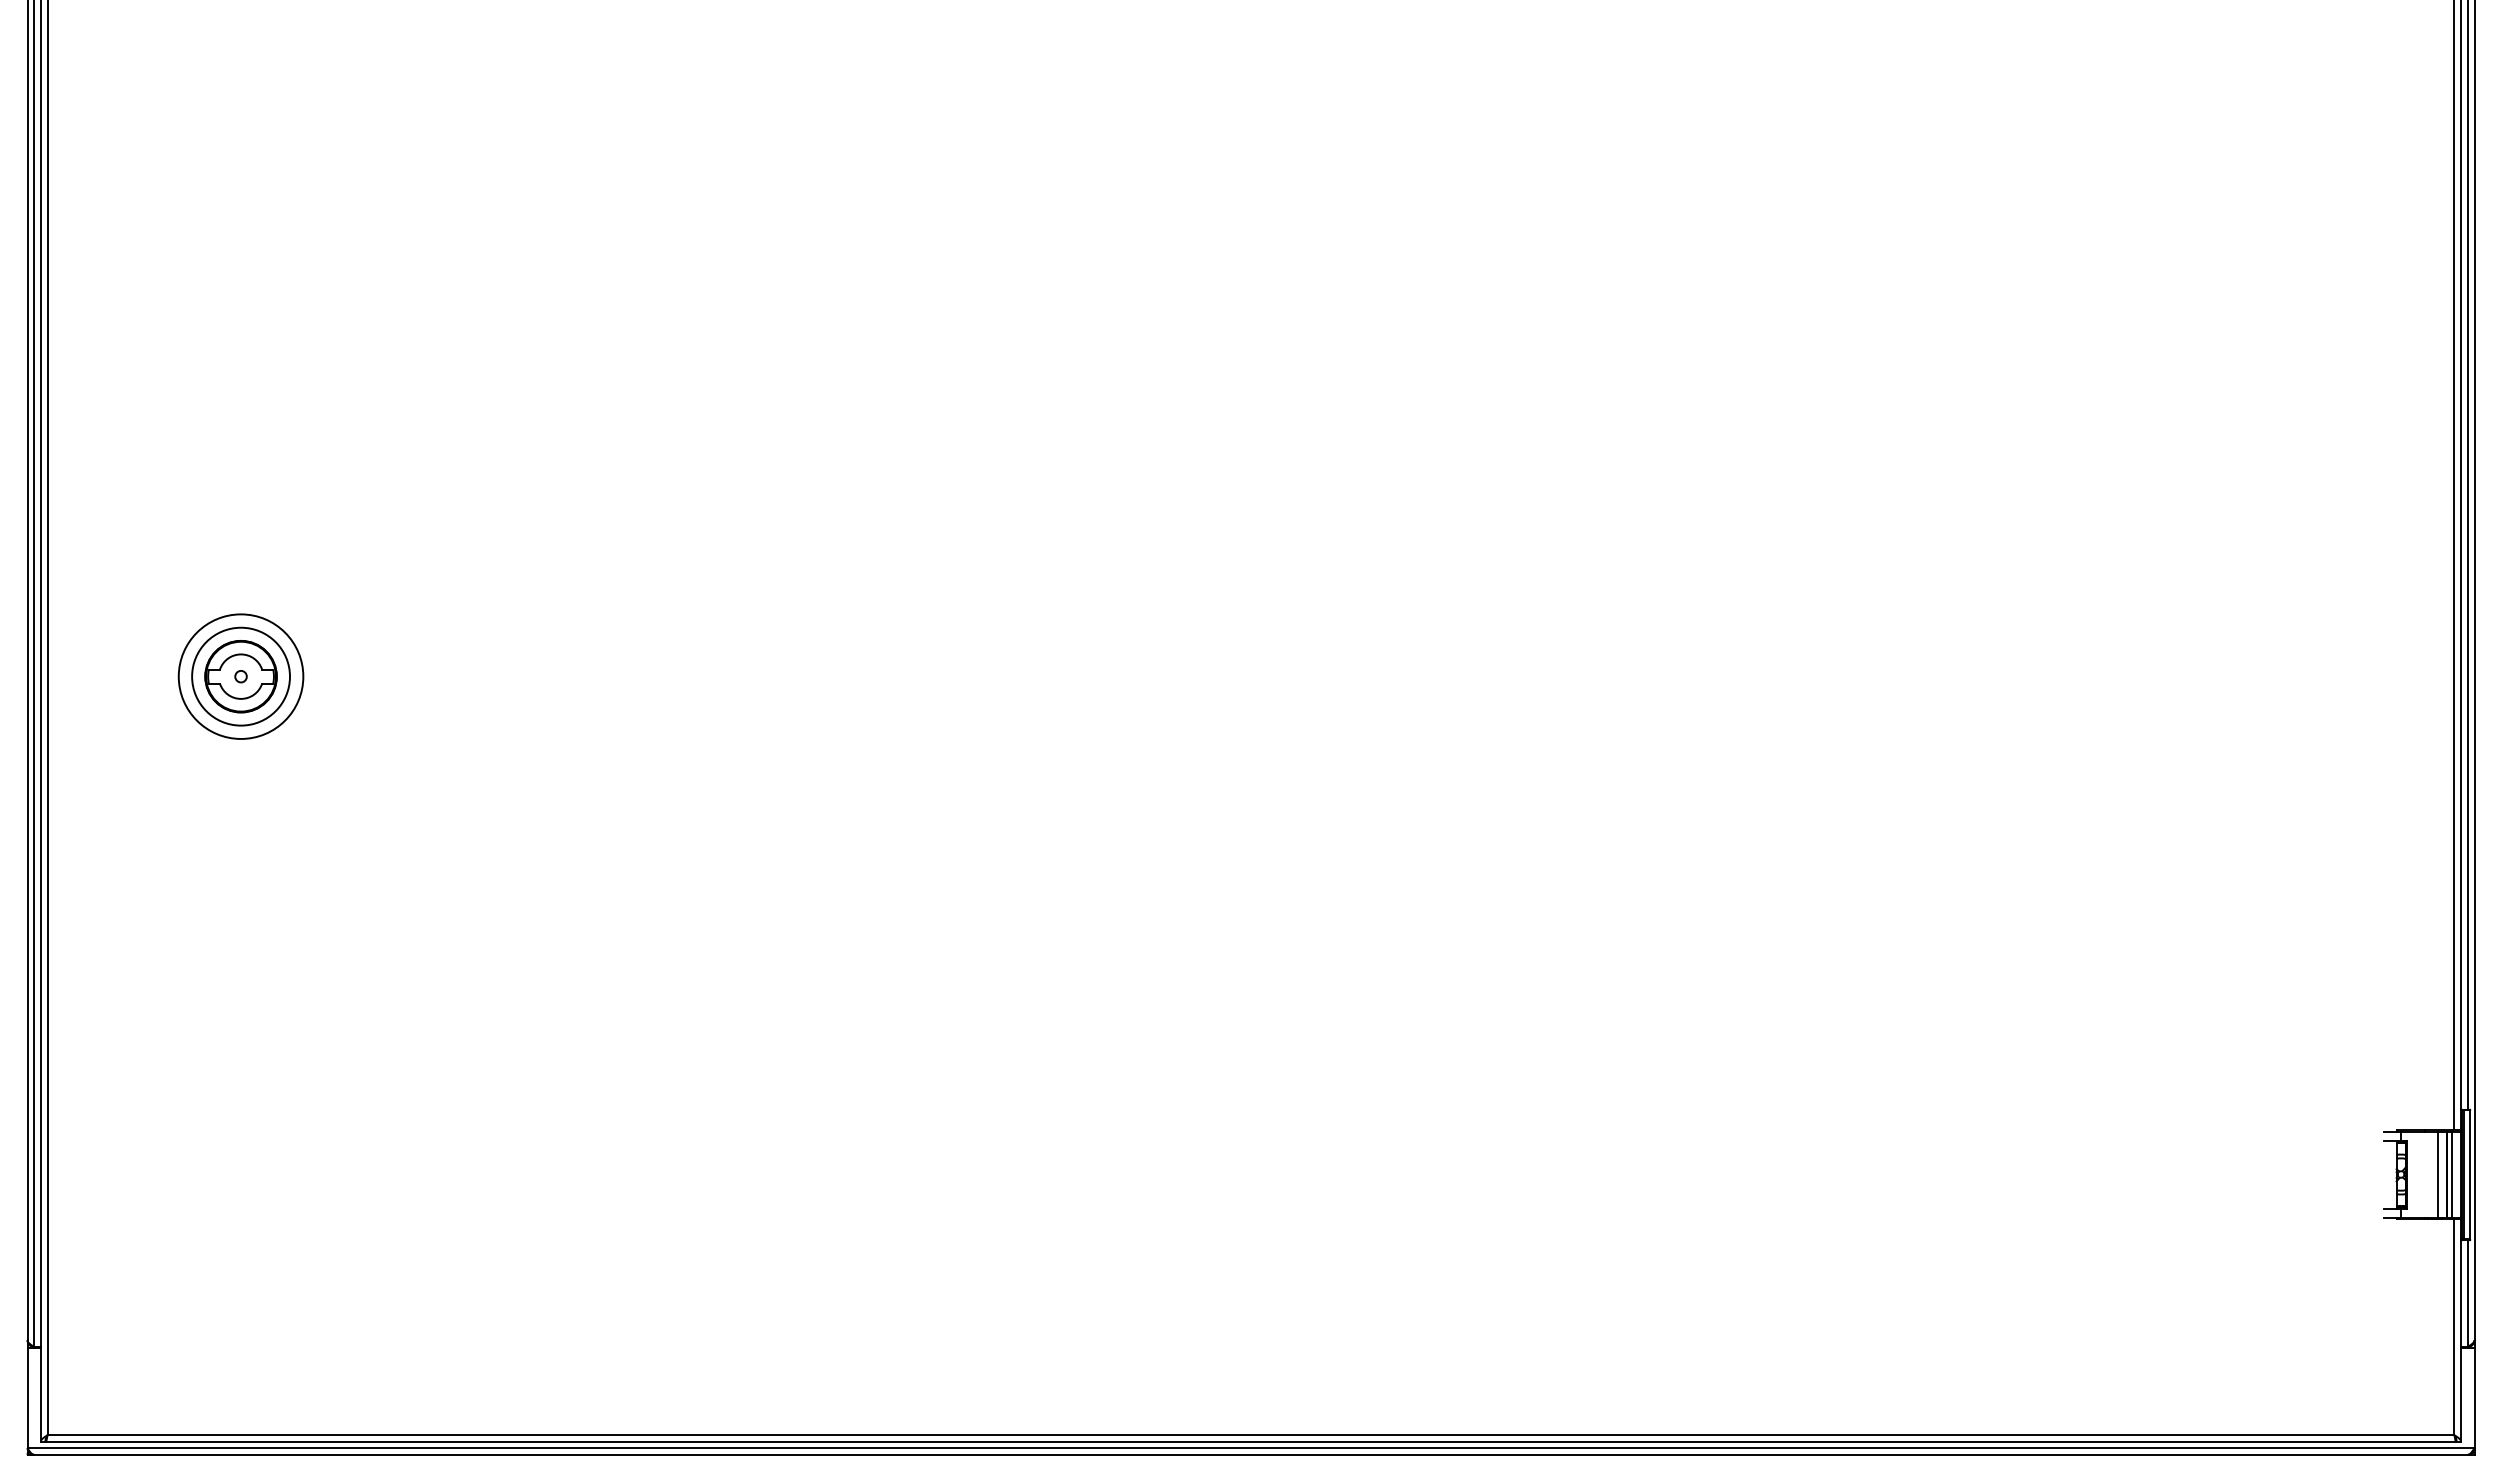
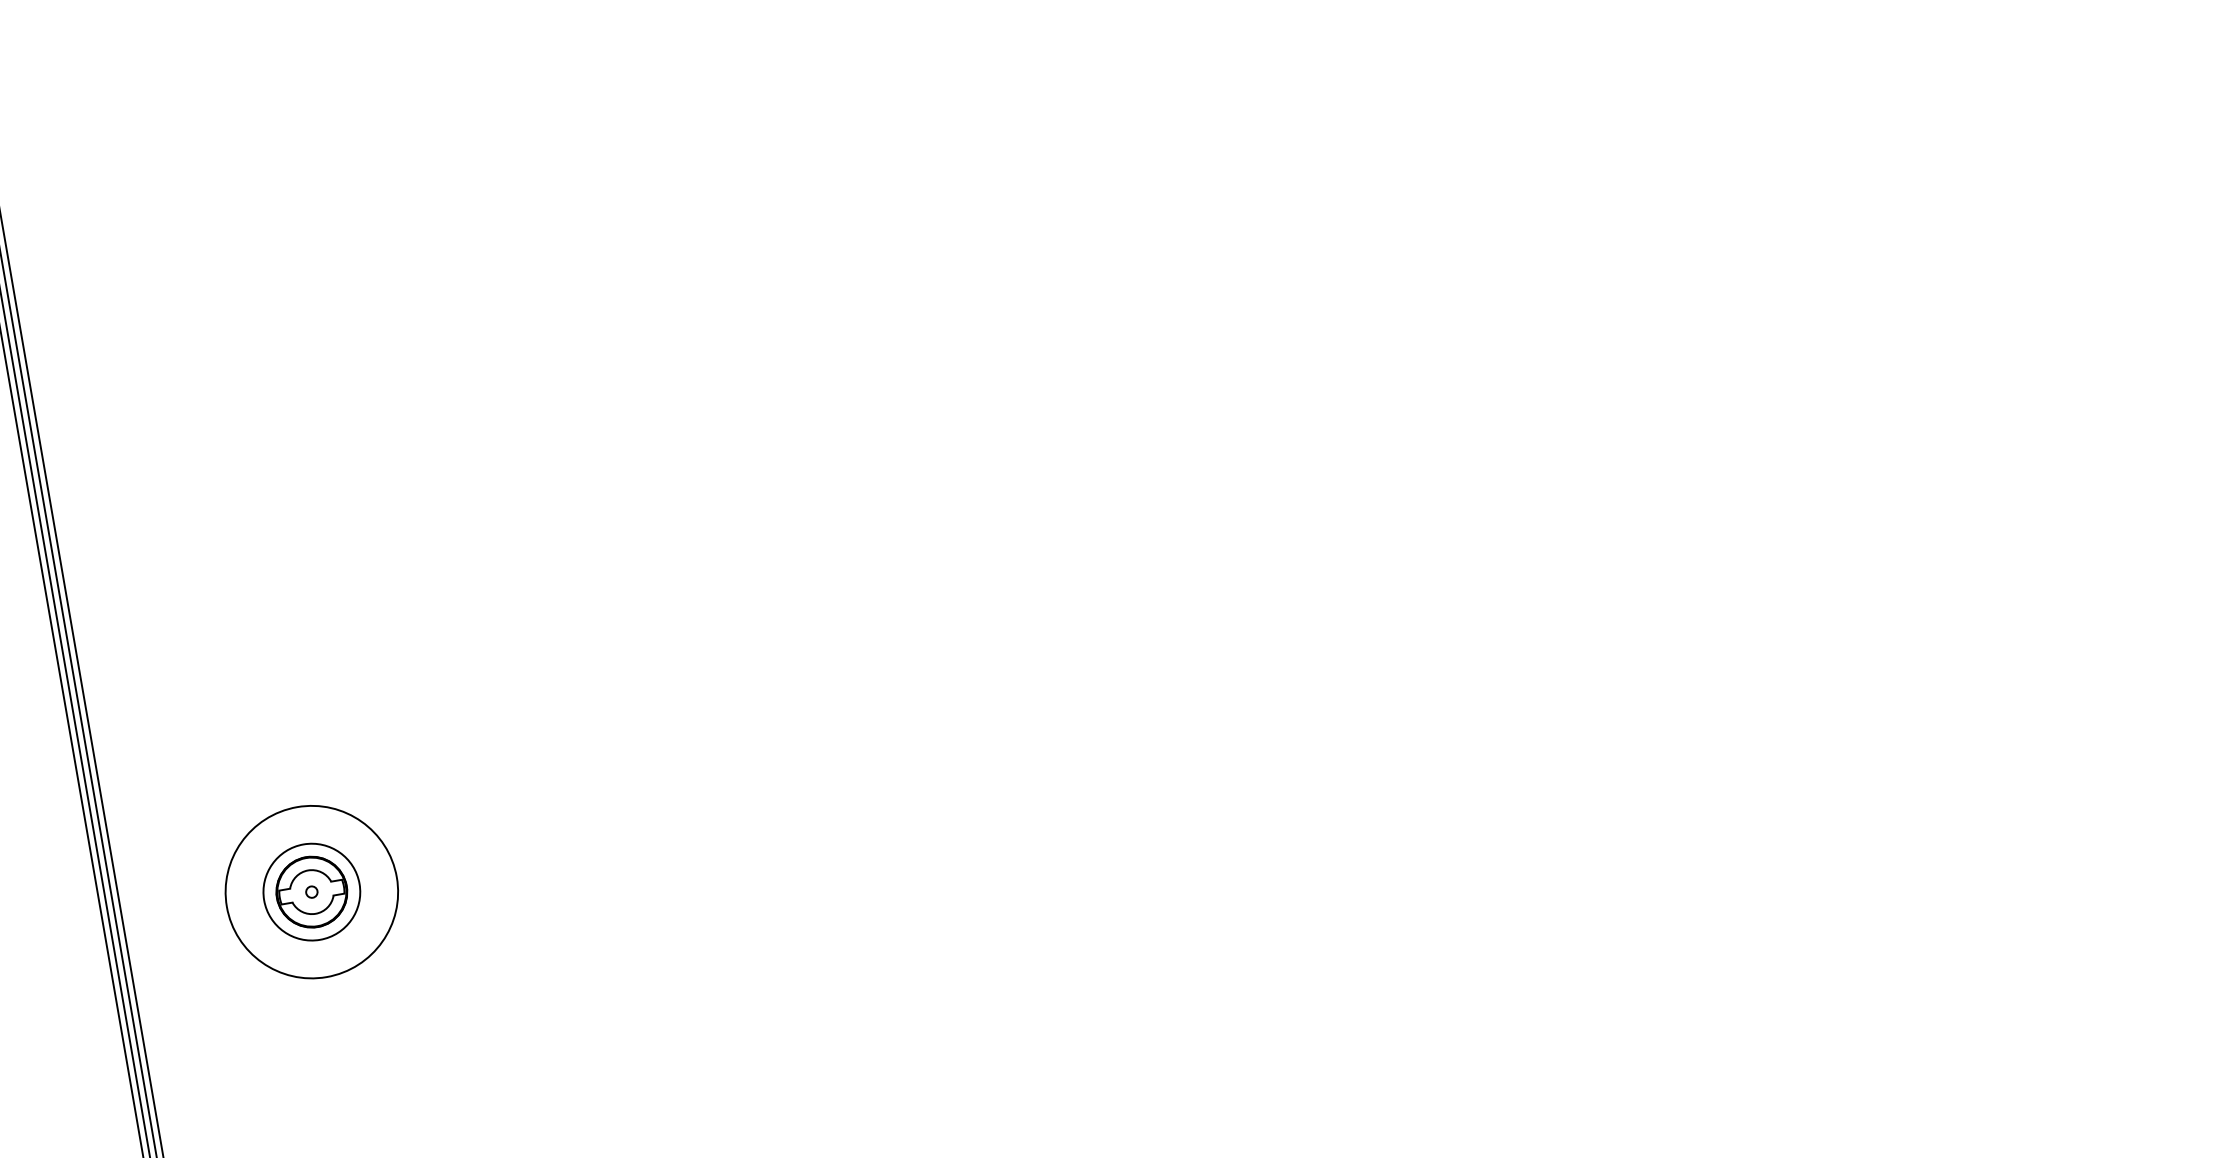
circle: (240, 676) -> (311, 892), size x1.4

